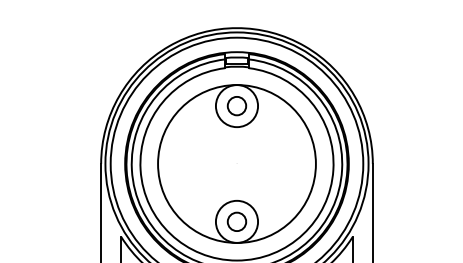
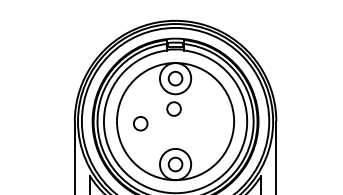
circle: (234, 147) -> (173, 109), added
circle: (189, 166) -> (140, 123), added

